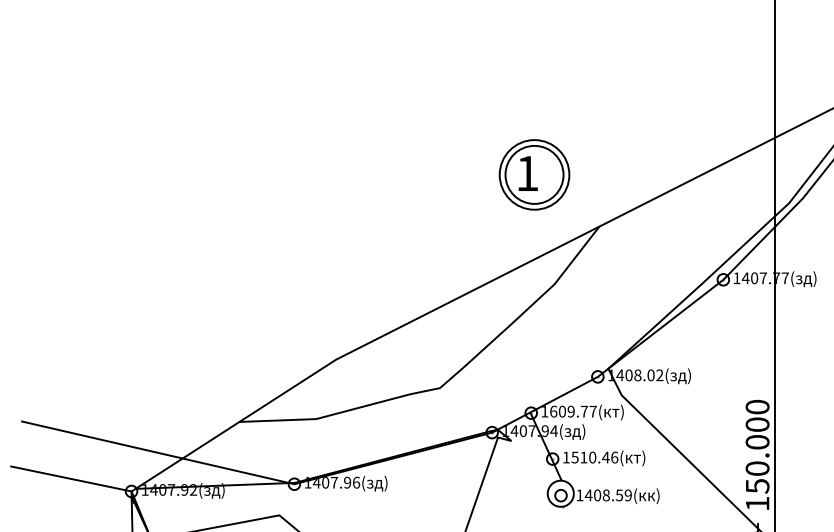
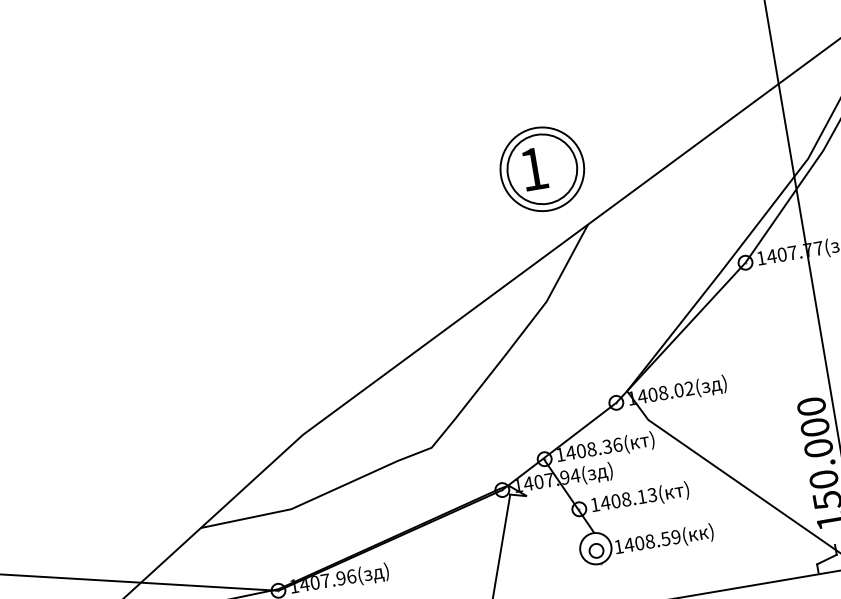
part: (534, 174) -> (542, 168), moved
text: (572, 411) -> (593, 448), 1609.77( -> 1408.36(
text: (594, 457) -> (628, 499), 1510.46( -> 1408.13(

